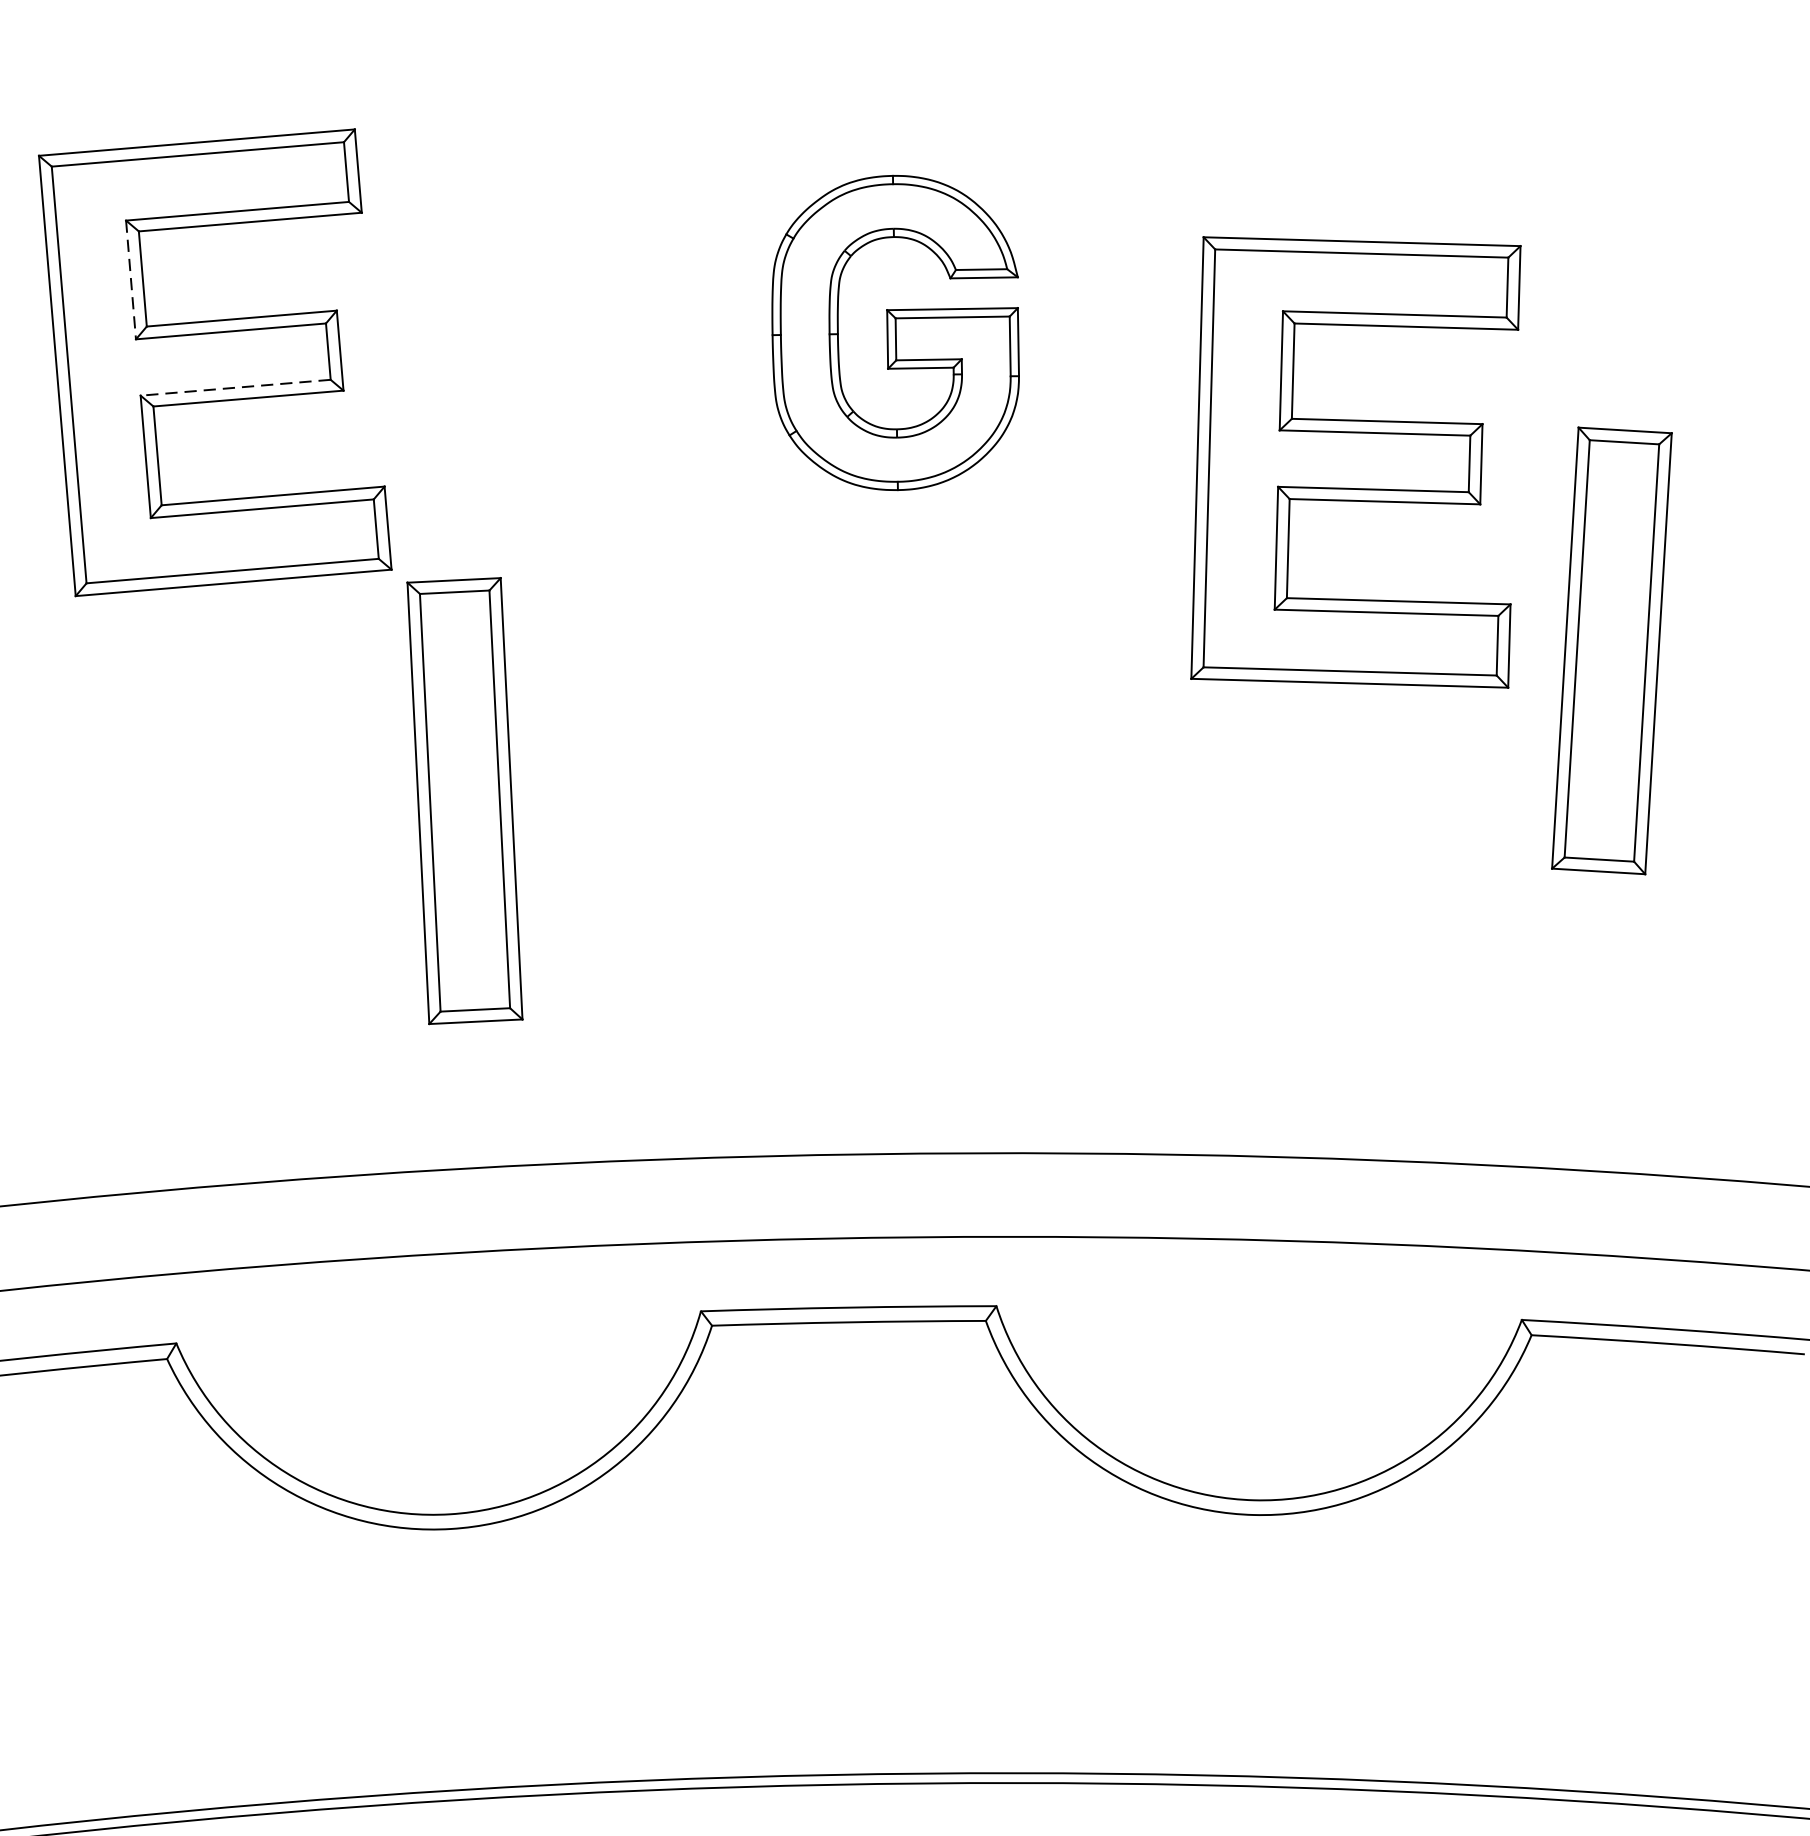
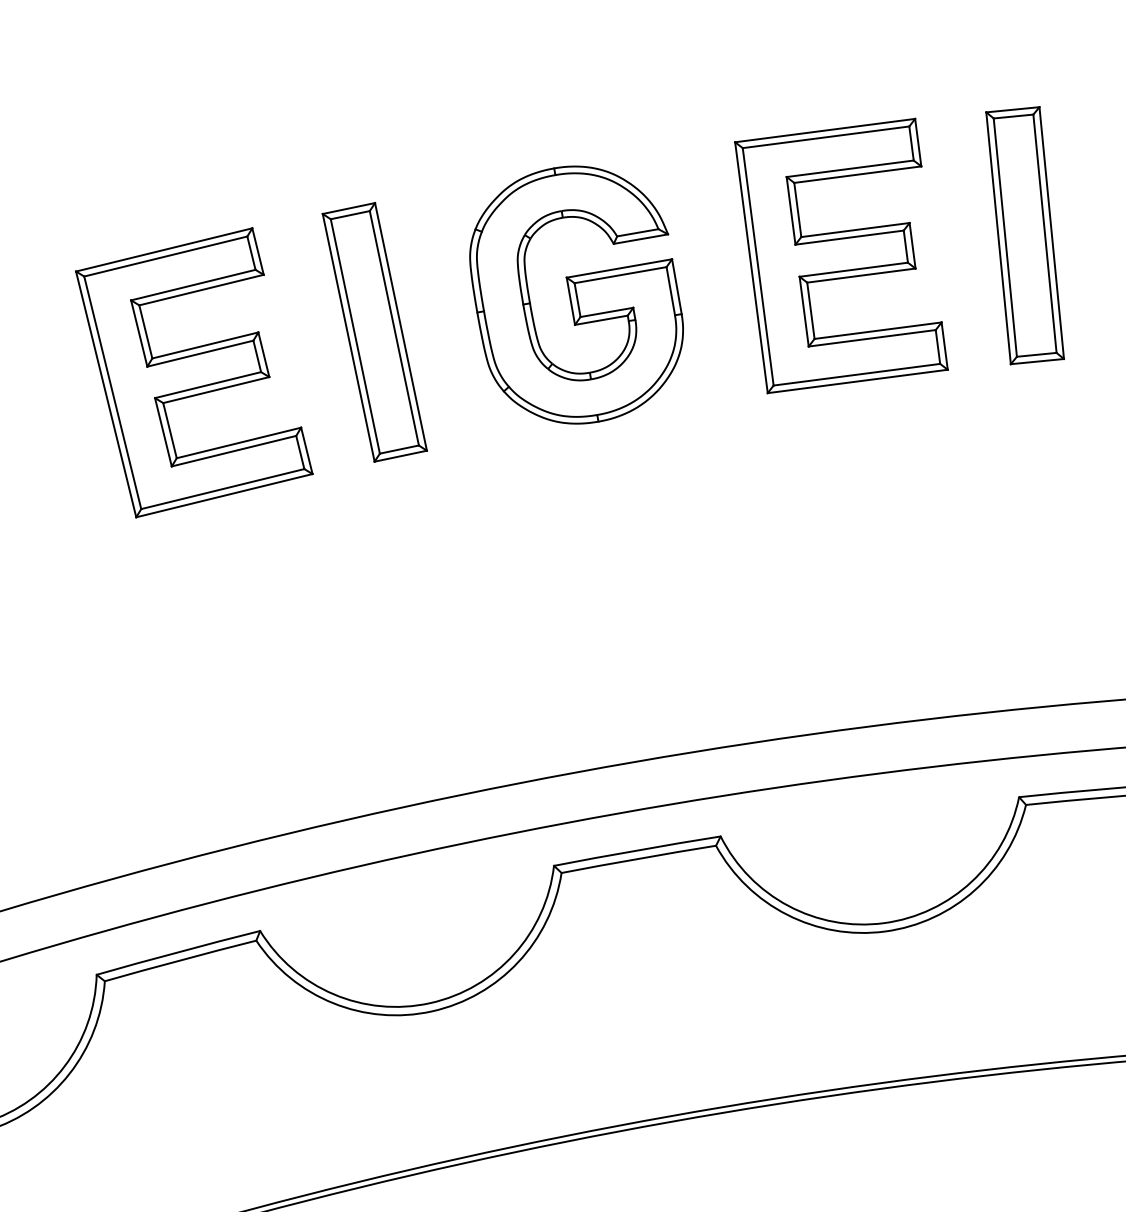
line: (131, 281) -> (139, 334), dashed -> solid
part: (895, 332) -> (576, 294), size x1.43
line: (236, 388) -> (208, 385), dashed -> solid
part: (1356, 461) -> (841, 255), moved
part: (1610, 650) -> (1024, 235), moved
part: (464, 801) -> (374, 332), moved

